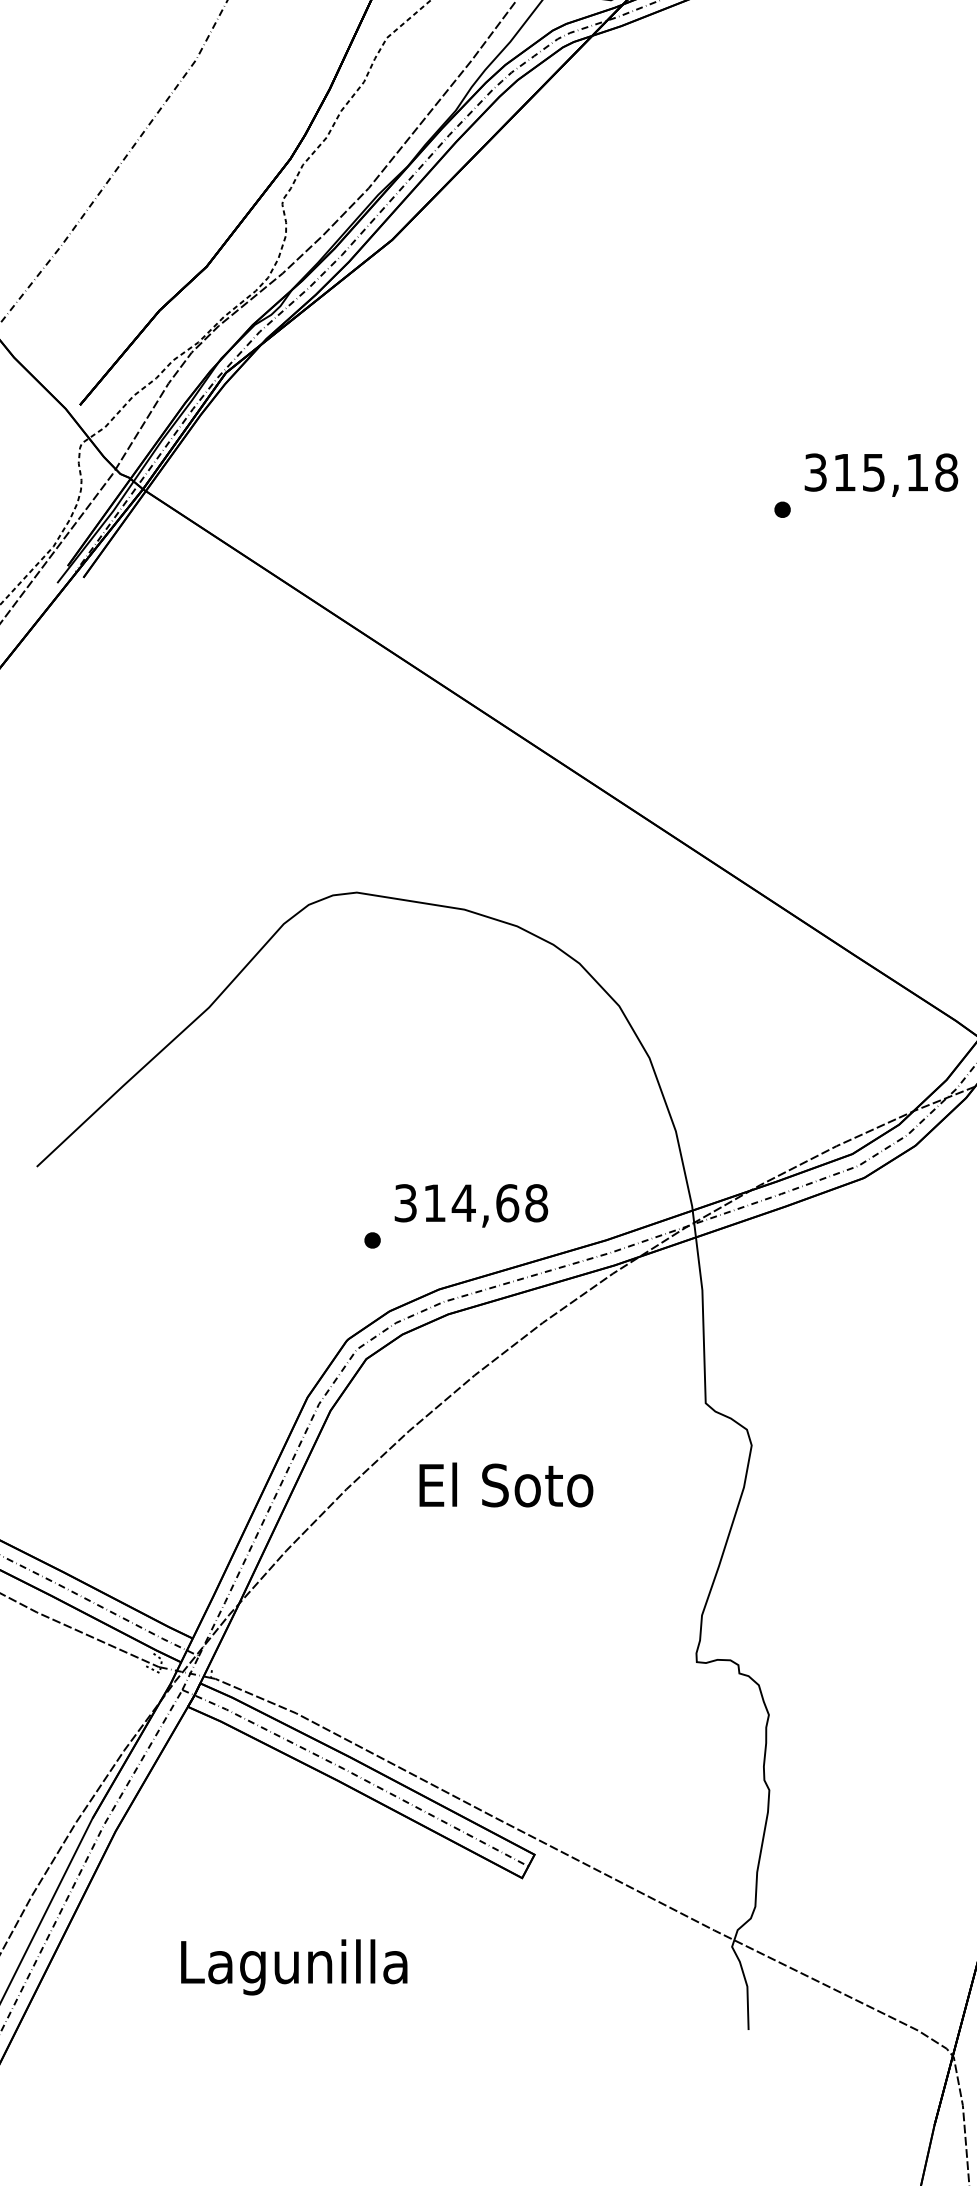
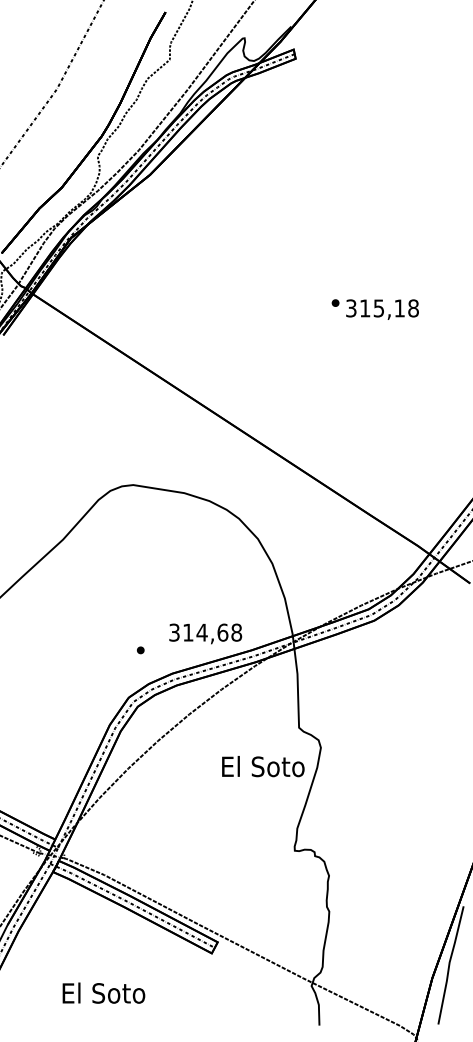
text: (881, 474) -> (382, 309), moved
text: (470, 1204) -> (205, 633), moved
text: (506, 1484) -> (263, 766), moved
text: (294, 1966) -> (103, 995), Lagunilla -> El Soto

